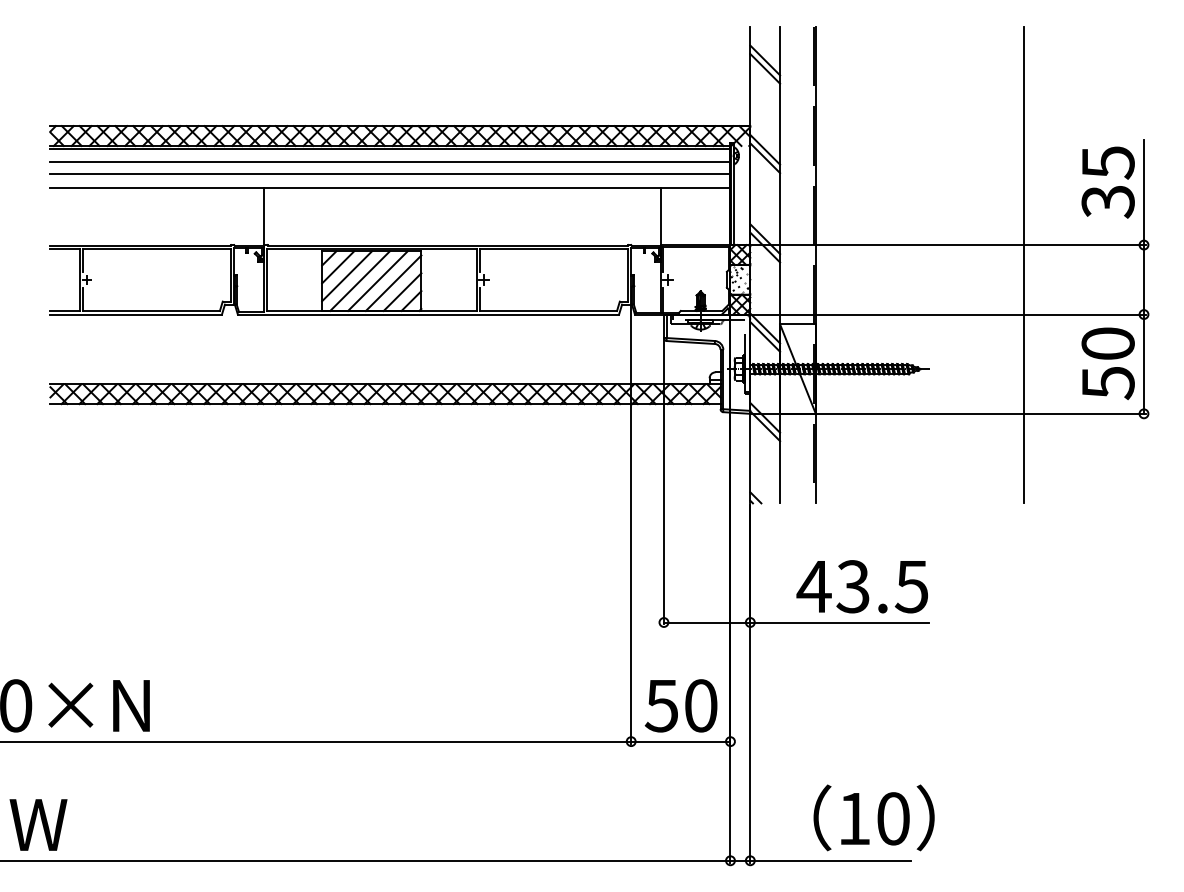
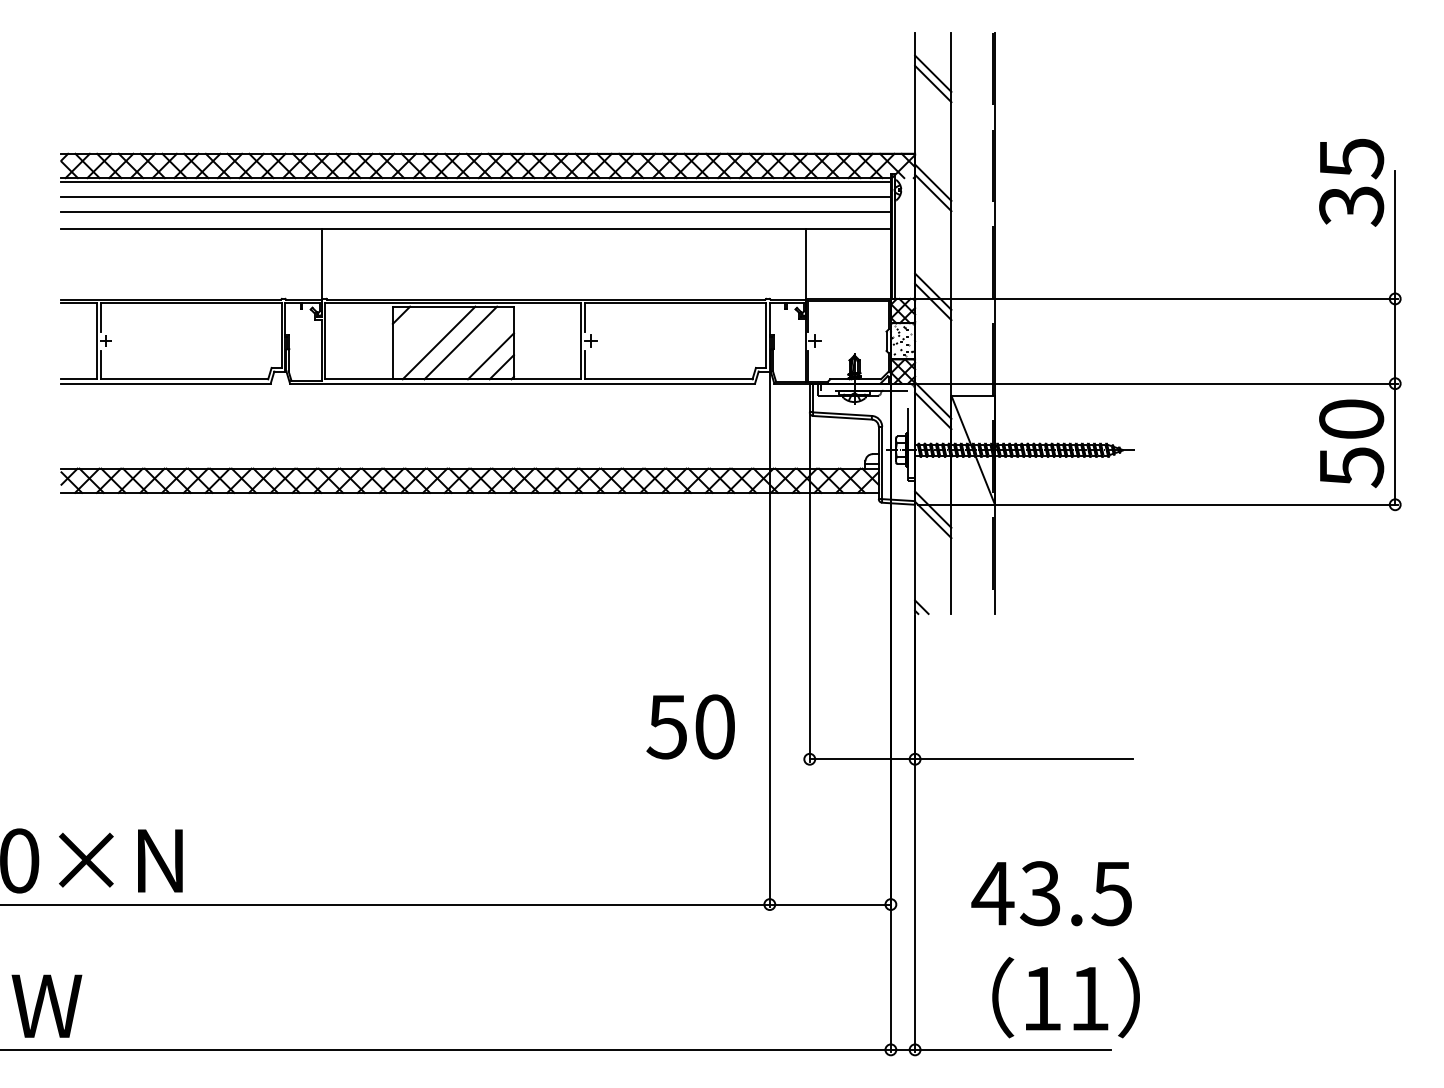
text: (1108, 182) -> (1351, 182), moved
line: (1024, 264) -> (1249, 322), removed
line: (337, 266) -> (411, 325), removed
line: (346, 275) -> (422, 336), removed
line: (393, 283) -> (479, 345), removed
text: (862, 586) -> (1051, 893), moved
text: (680, 705) -> (690, 726), moved
text: (893, 818) -> (1089, 998), 10 -> 11

